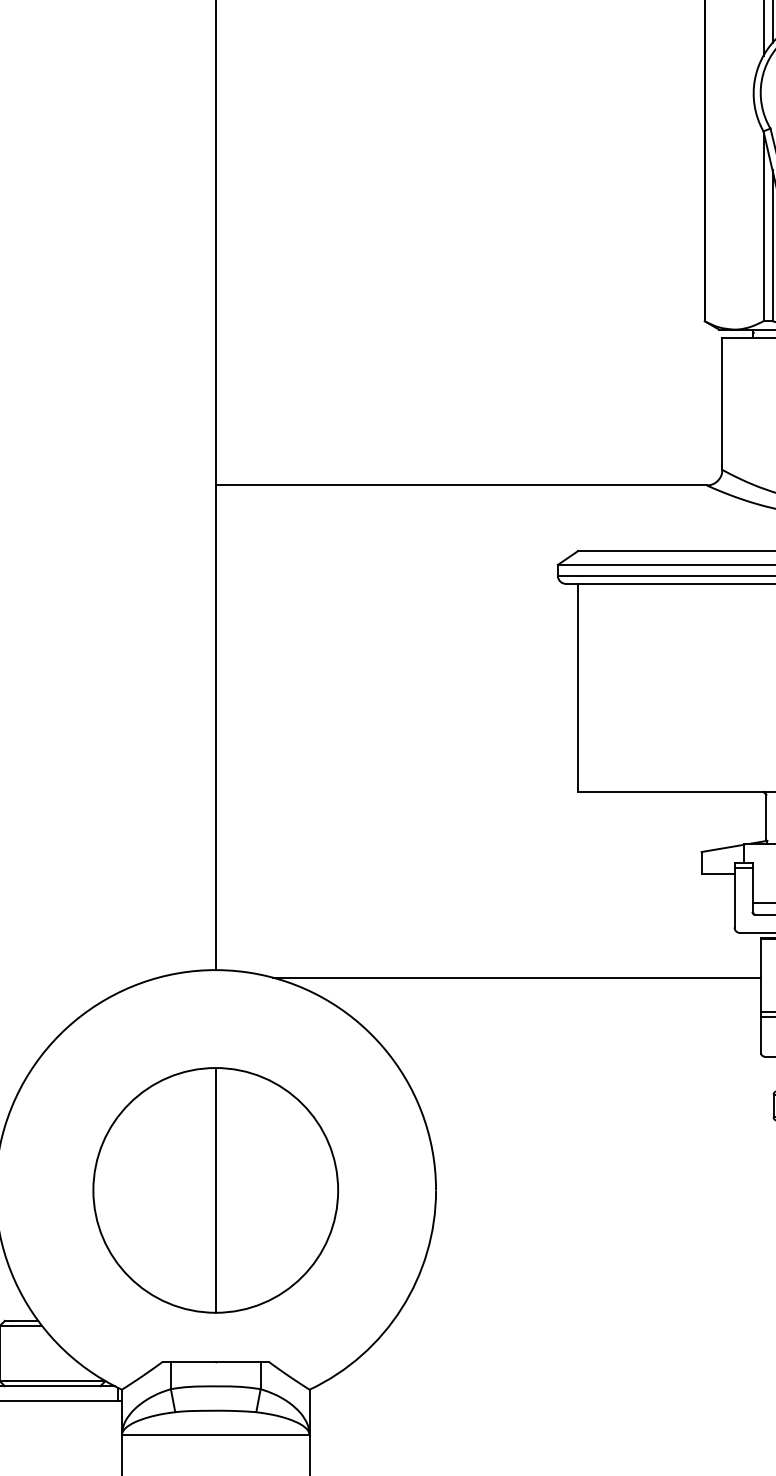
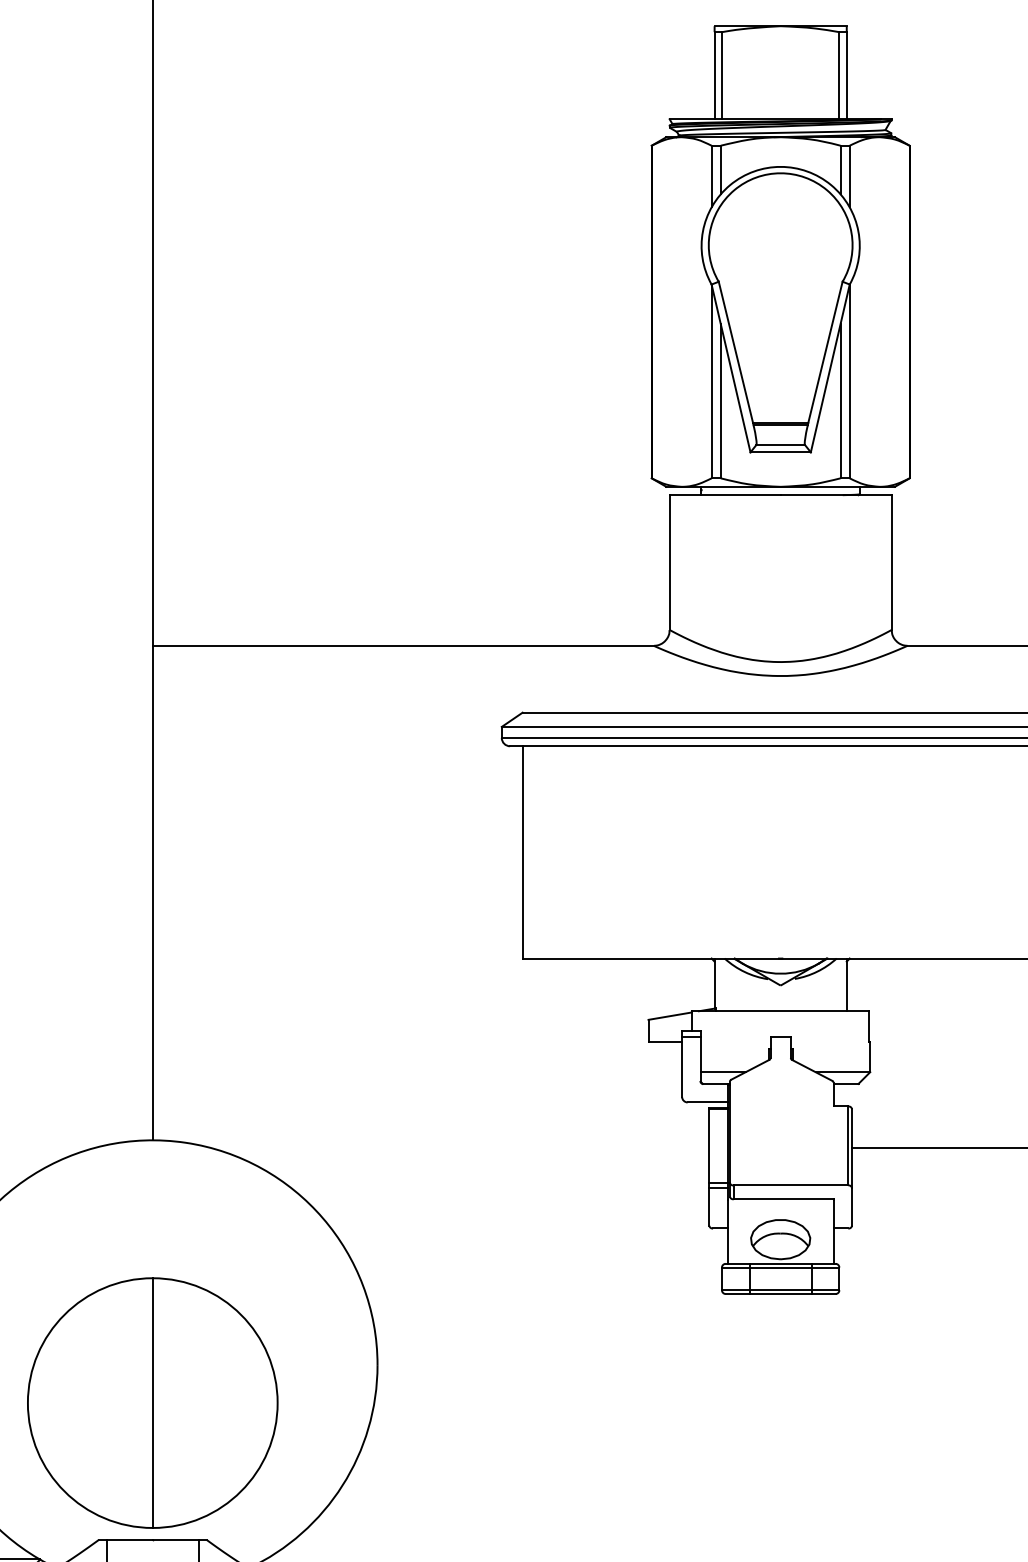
line: (517, 978) -> (460, 1148), removed
part: (215, 1189) -> (152, 1402), moved

